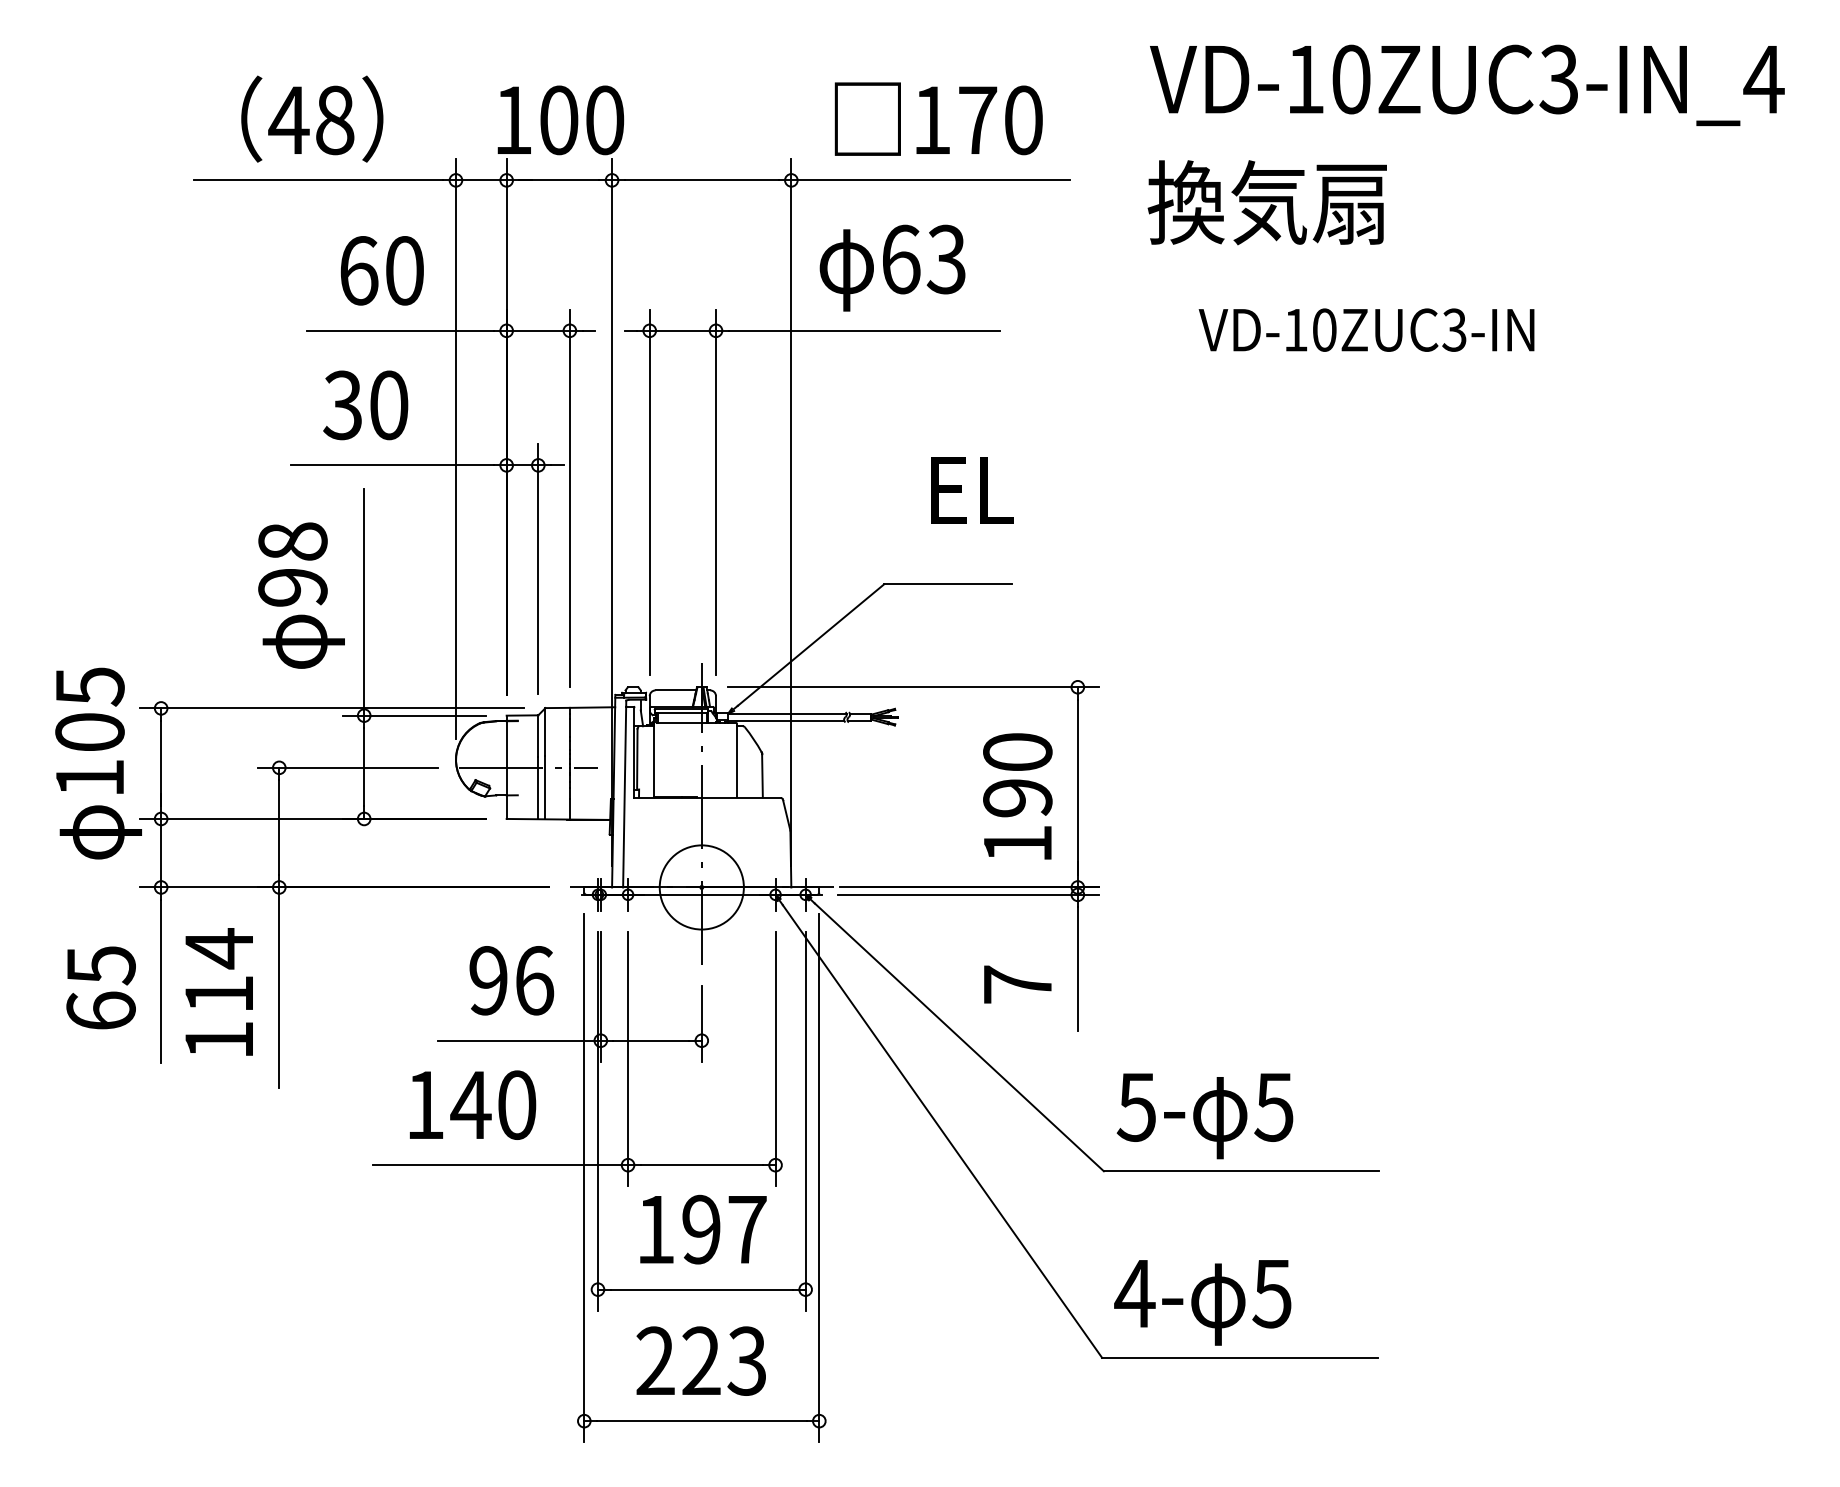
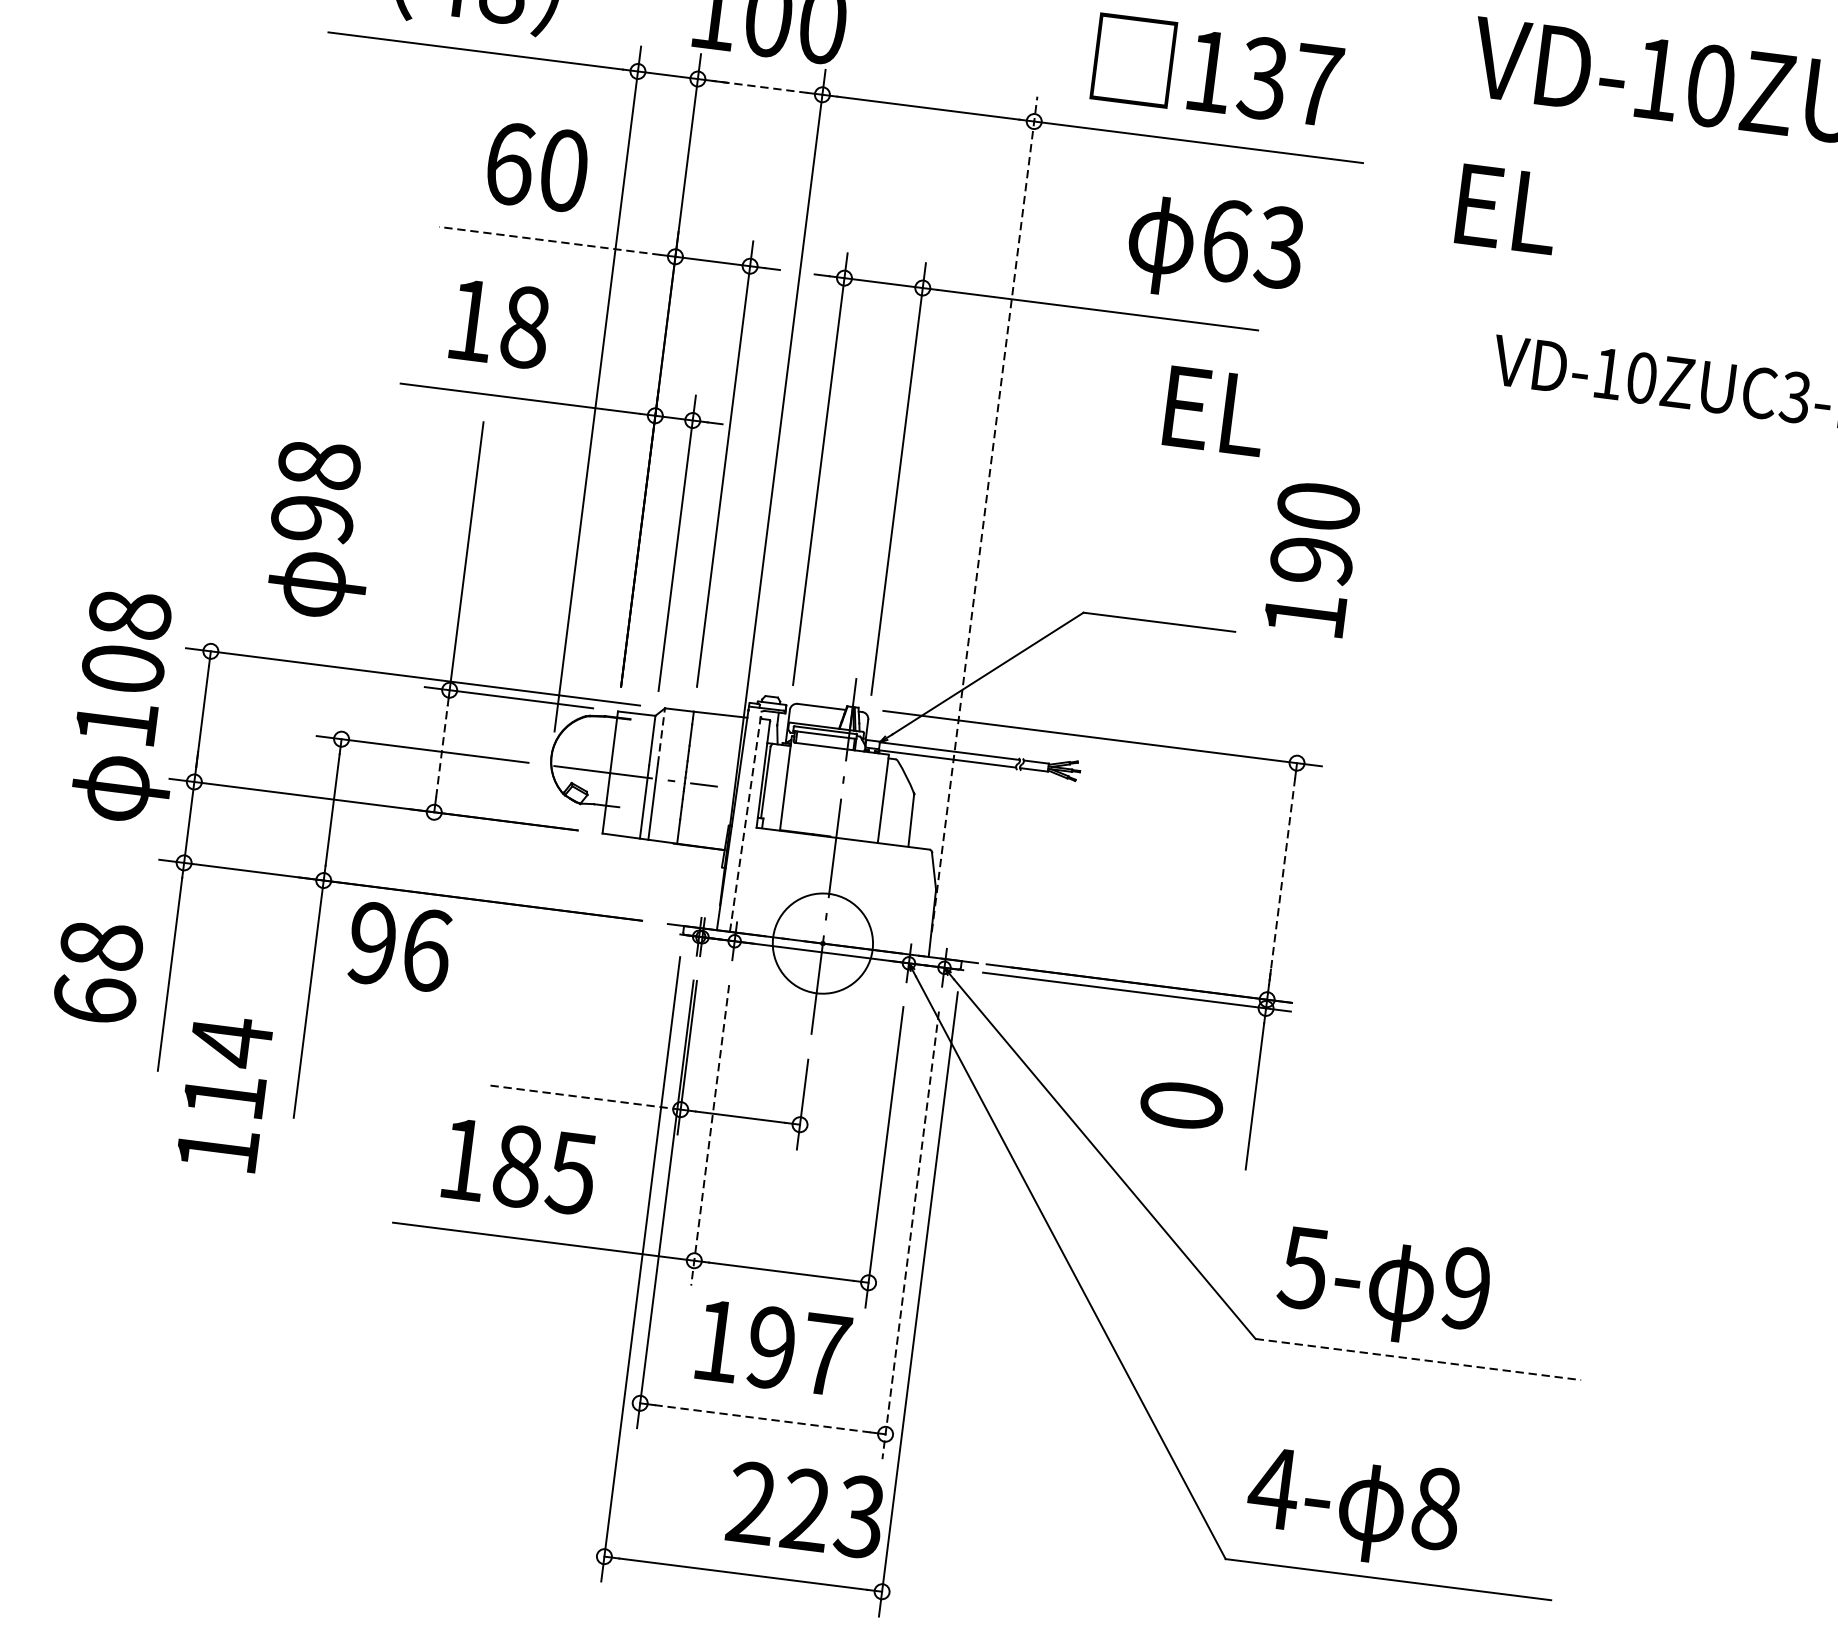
text: (999, 120) -> (1289, 81), 170 -> 137
line: (558, 180) -> (759, 86), solid -> dashed
text: (1266, 202) -> (1592, 218), 換気扇 -> EL
text: (892, 267) -> (1215, 248), moved
line: (400, 330) -> (550, 240), solid -> dashed
text: (365, 405) -> (497, 323), 30 -> 18
text: (972, 490) -> (1215, 411), moved
line: (791, 512) -> (984, 513), solid -> dashed
text: (301, 595) -> (321, 529), moved
text: (89, 686) -> (129, 614), 105 -> 108
line: (545, 732) -> (661, 737), solid -> dashed
line: (364, 766) -> (442, 750), solid -> dashed
line: (1077, 787) -> (1281, 881), solid -> dashed
line: (624, 793) -> (745, 821), solid -> dashed
text: (1017, 796) -> (1311, 558), moved
text: (100, 965) -> (100, 946), 65 -> 68
text: (511, 980) -> (399, 946), moved
text: (1017, 984) -> (1181, 1105), 7 -> 0
text: (218, 991) -> (223, 1092), moved
line: (518, 1040) -> (583, 1097), solid -> dashed
line: (628, 1059) -> (710, 1135), solid -> dashed
text: (493, 1104) -> (544, 1168), 140 -> 185
text: (1273, 1106) -> (1465, 1287), 5 -> 9
line: (805, 1121) -> (910, 1235), solid -> dashed
line: (1241, 1171) -> (1418, 1359), solid -> dashed
line: (701, 1289) -> (762, 1418), solid -> dashed
text: (1271, 1293) -> (1435, 1508), 5 -> 8
text: (700, 1360) -> (805, 1509), moved

